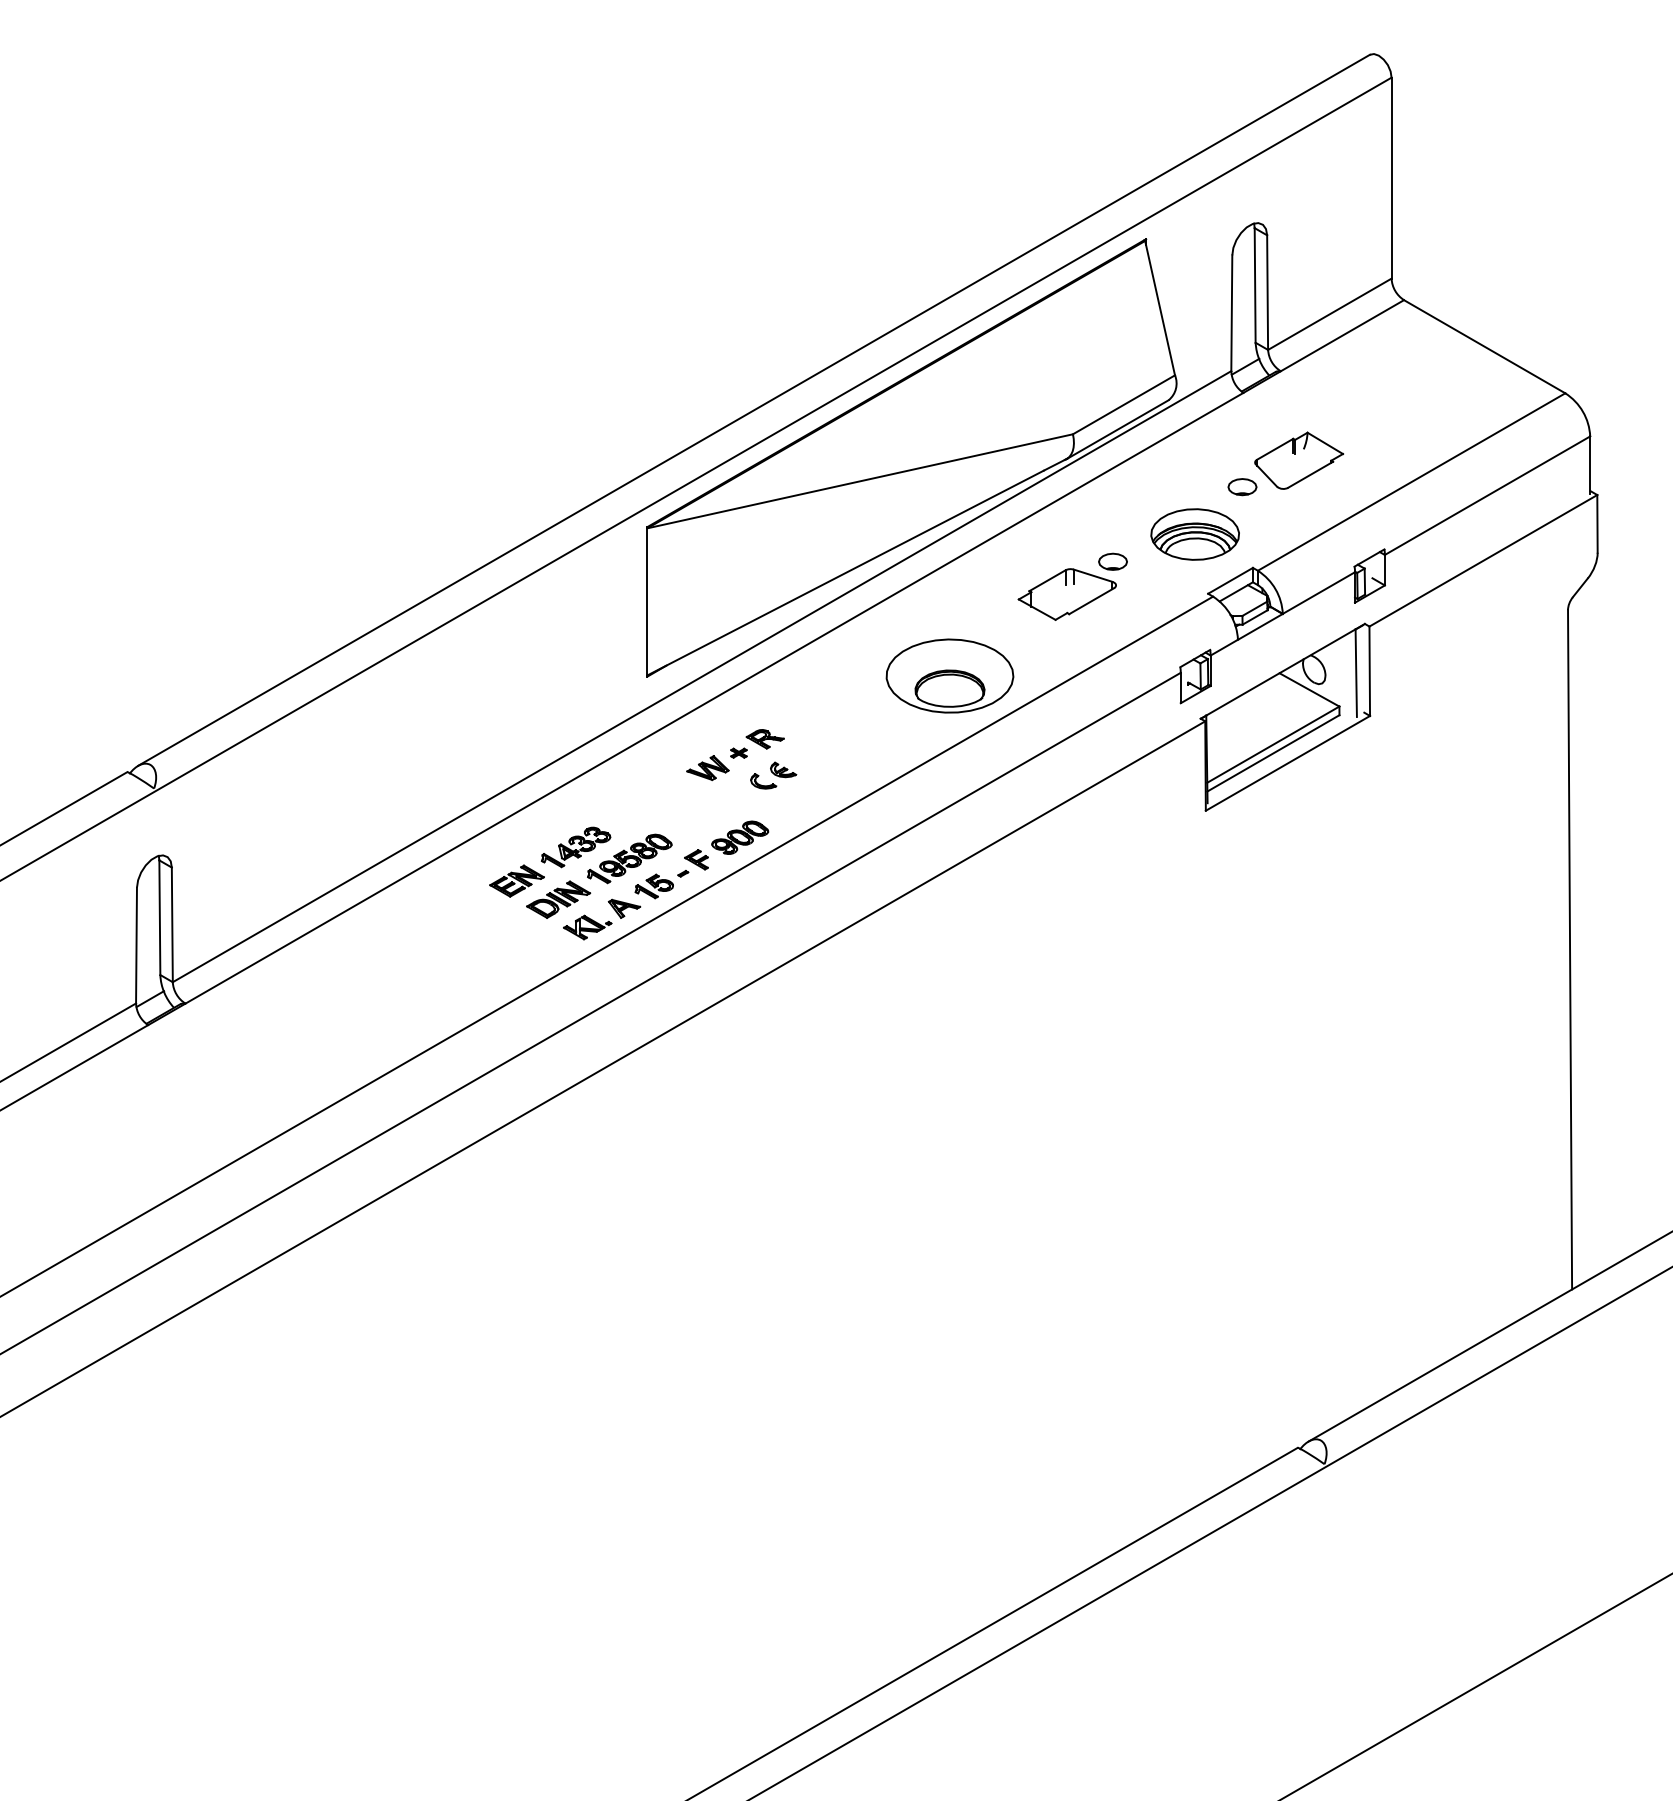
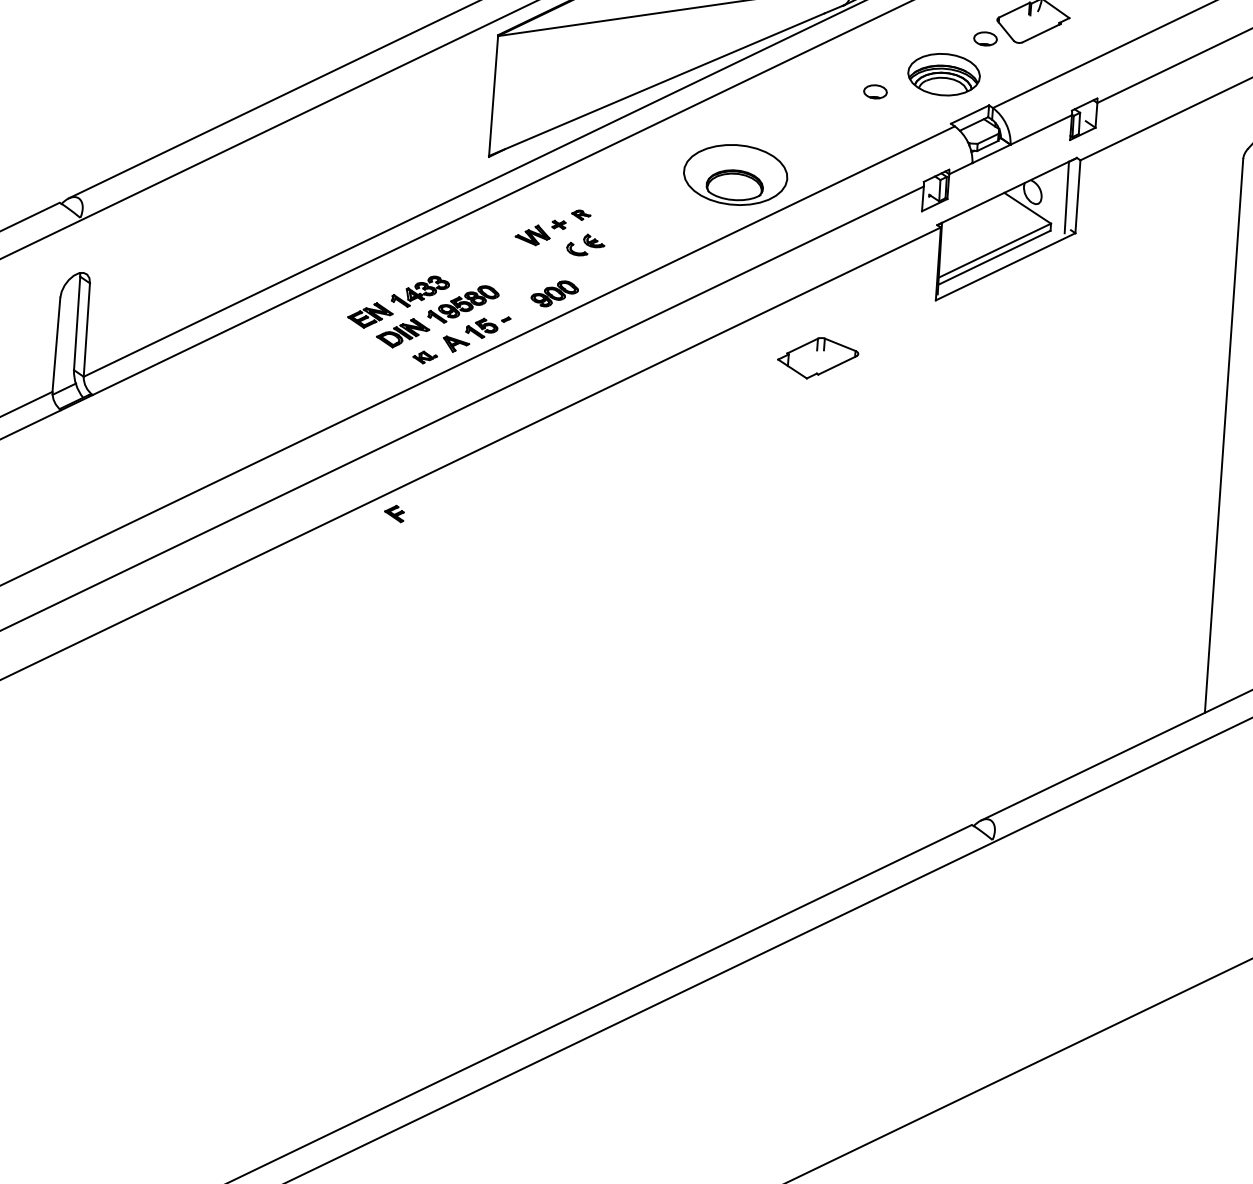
part: (1066, 594) -> (817, 358), moved
part: (764, 739) -> (580, 215), size x0.6
part: (696, 859) -> (394, 513), moved
part: (587, 927) -> (424, 357), size x0.6

